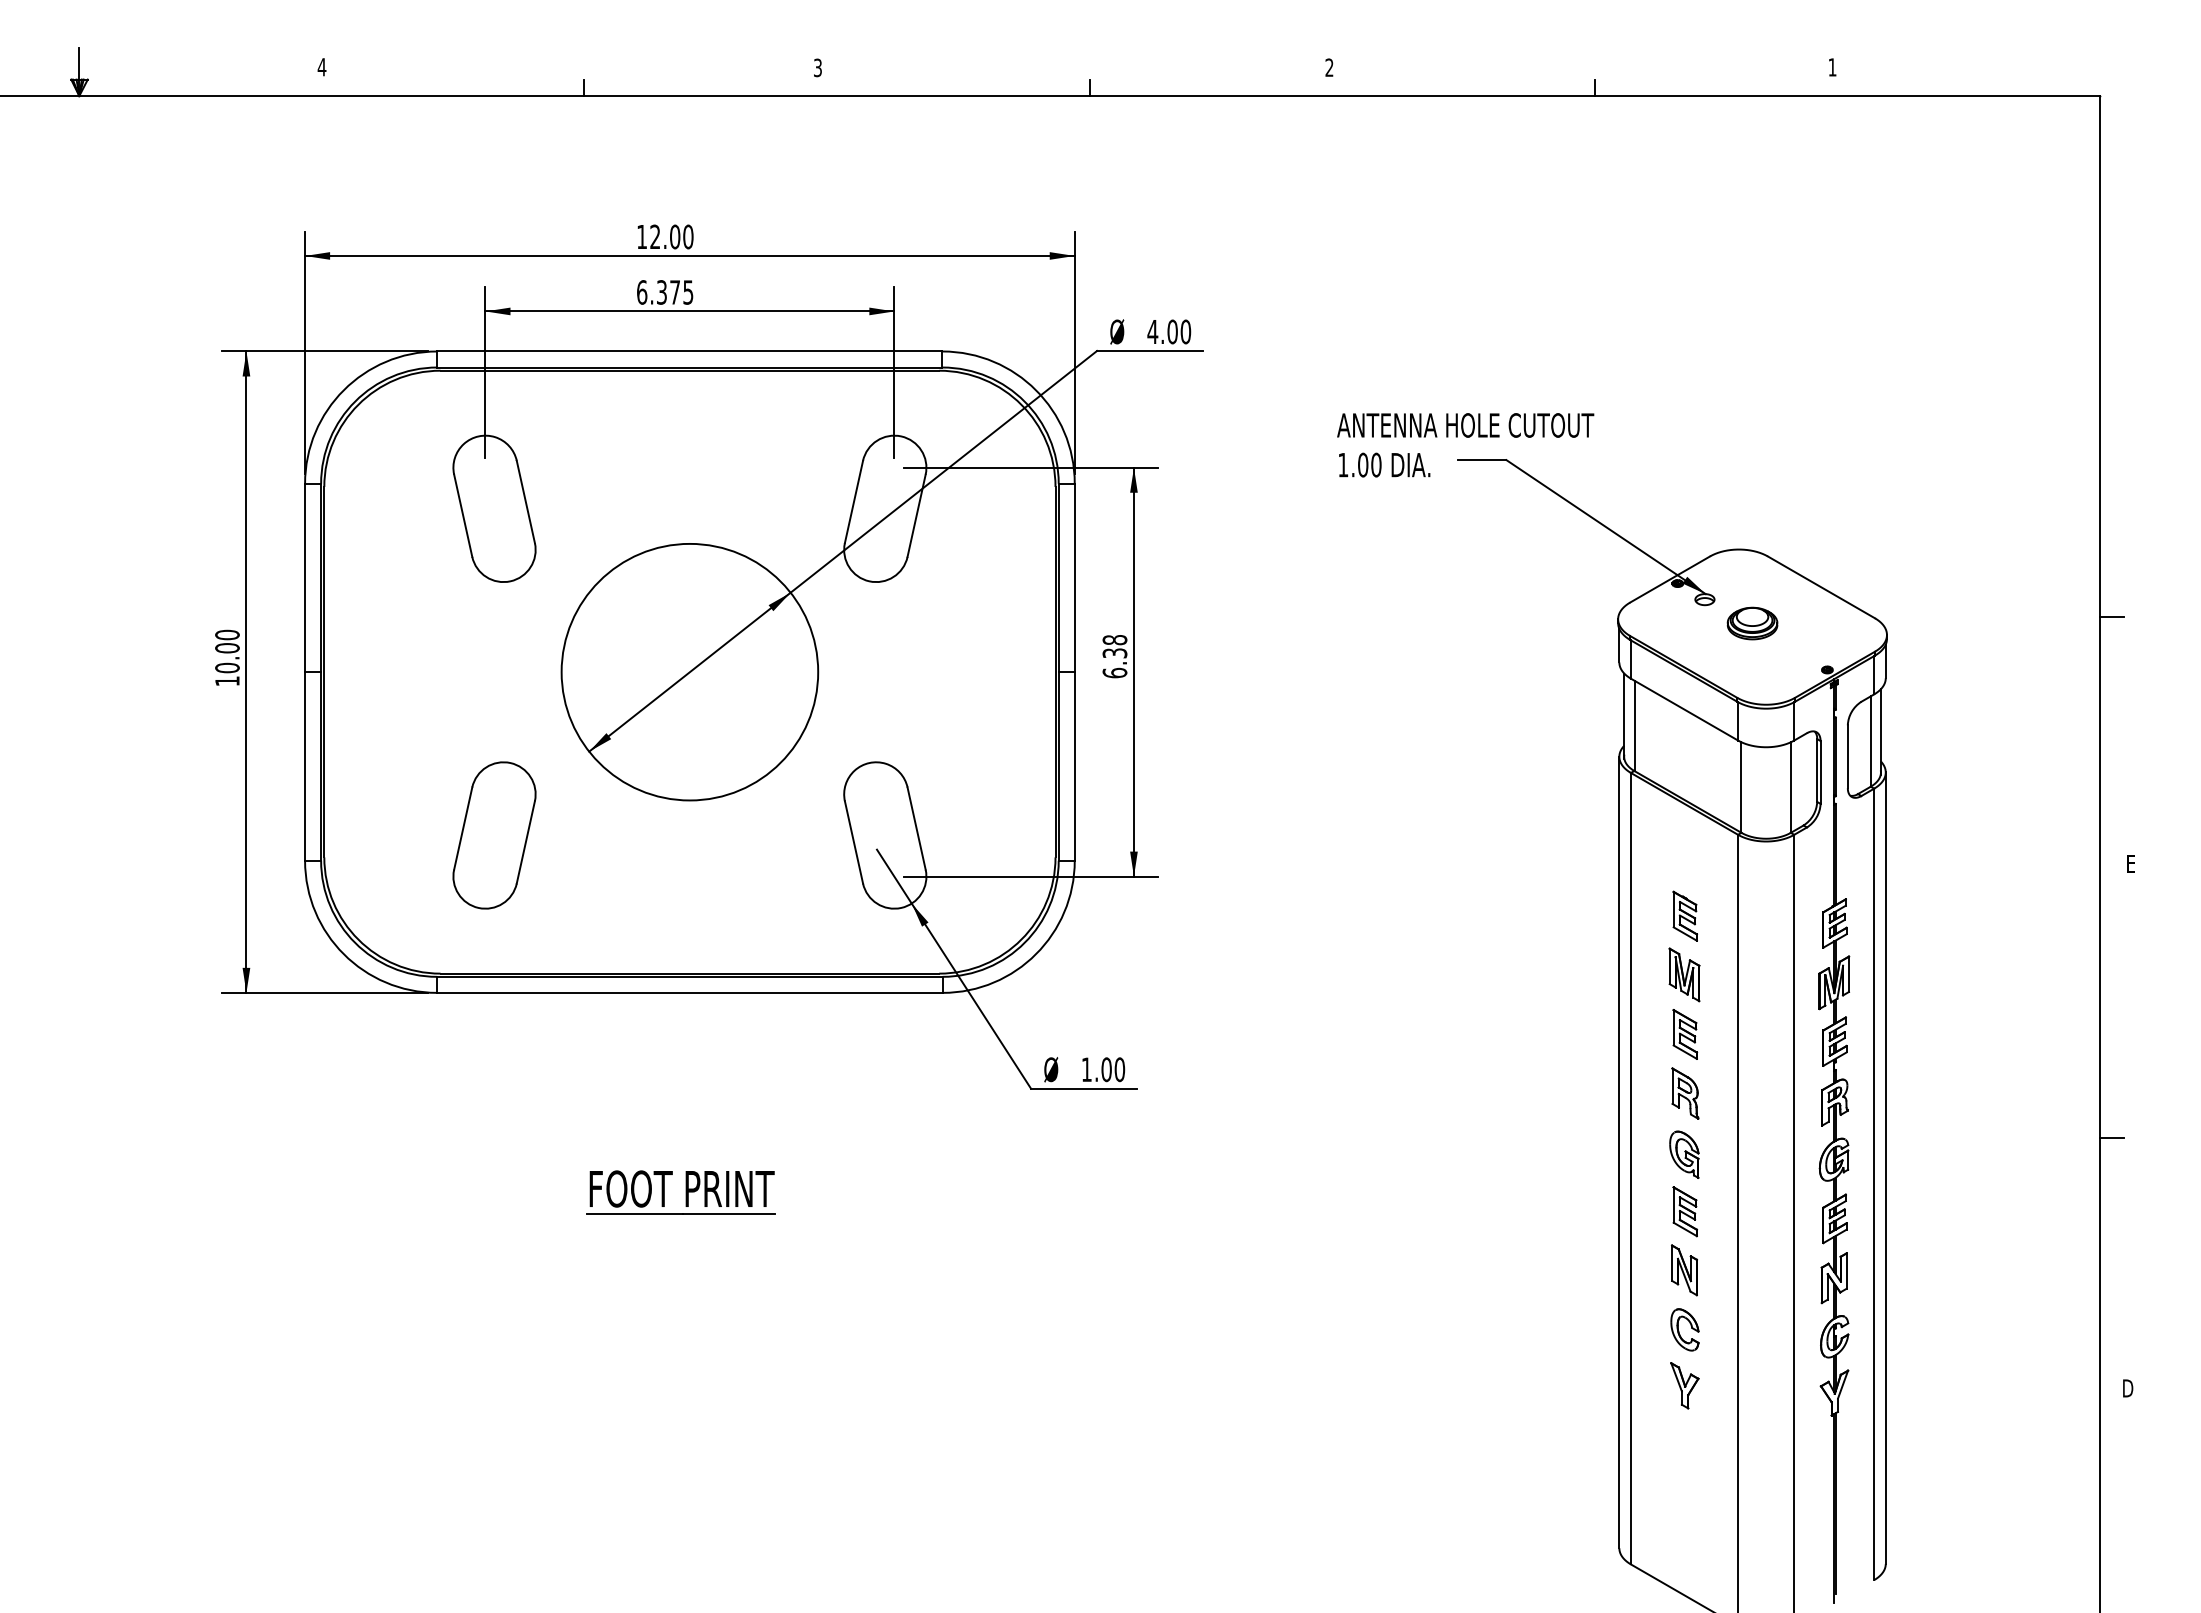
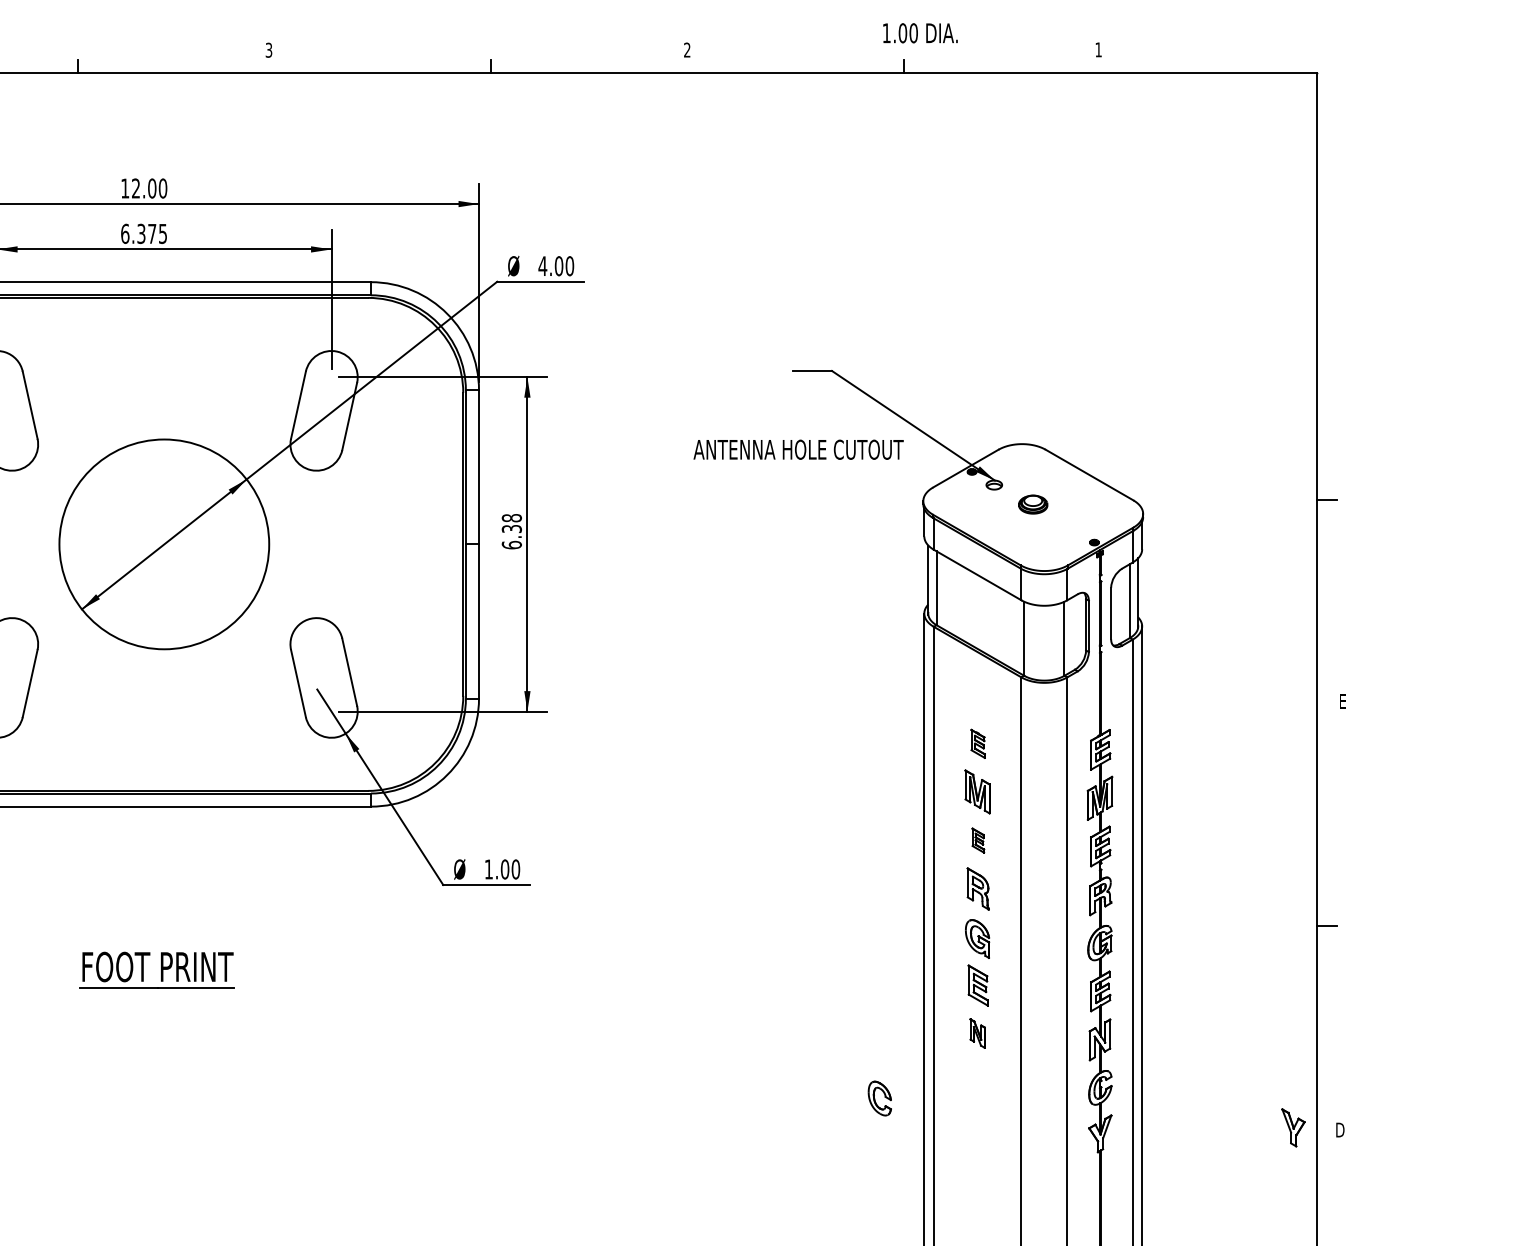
text: (1465, 425) -> (798, 449), moved
text: (1384, 464) -> (920, 32), moved
part: (1752, 623) -> (1033, 504), size x0.7
part: (1684, 915) -> (977, 743), size x0.7
part: (1685, 1034) -> (978, 840), size x0.6
part: (1684, 1270) -> (977, 1033), size x0.7
part: (1684, 1329) -> (879, 1098), moved
part: (1684, 1385) -> (1293, 1127), moved

